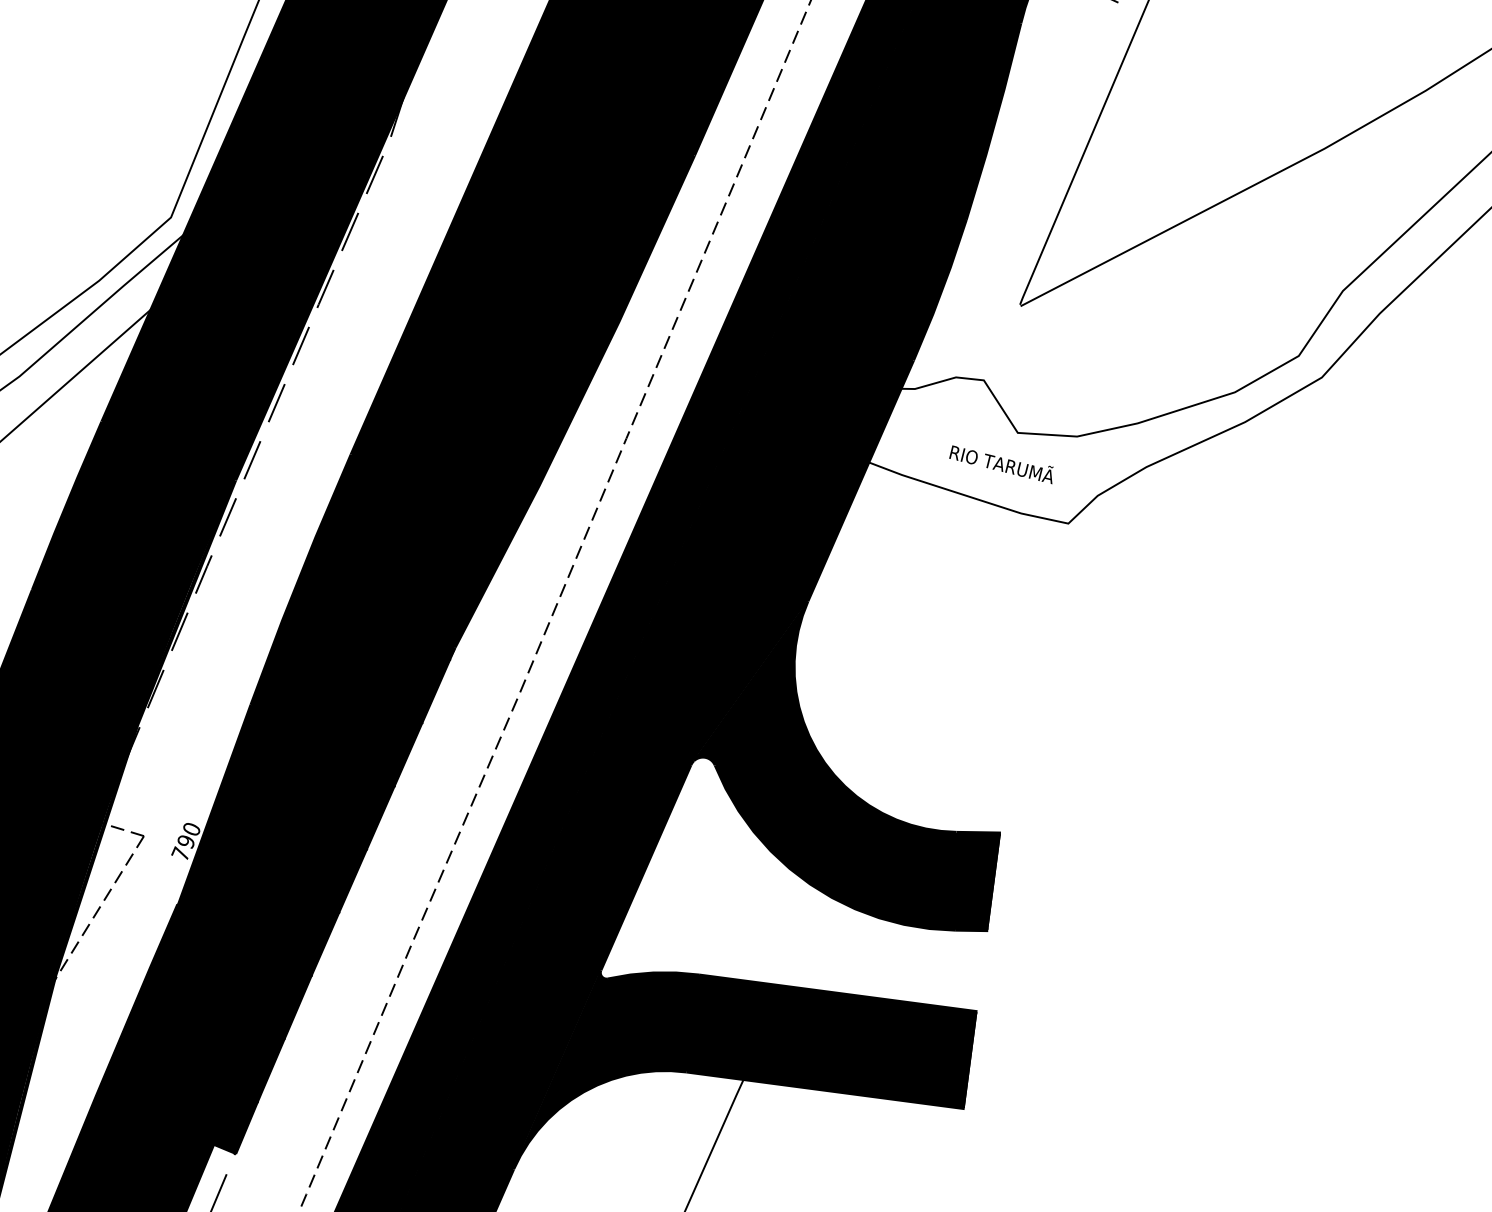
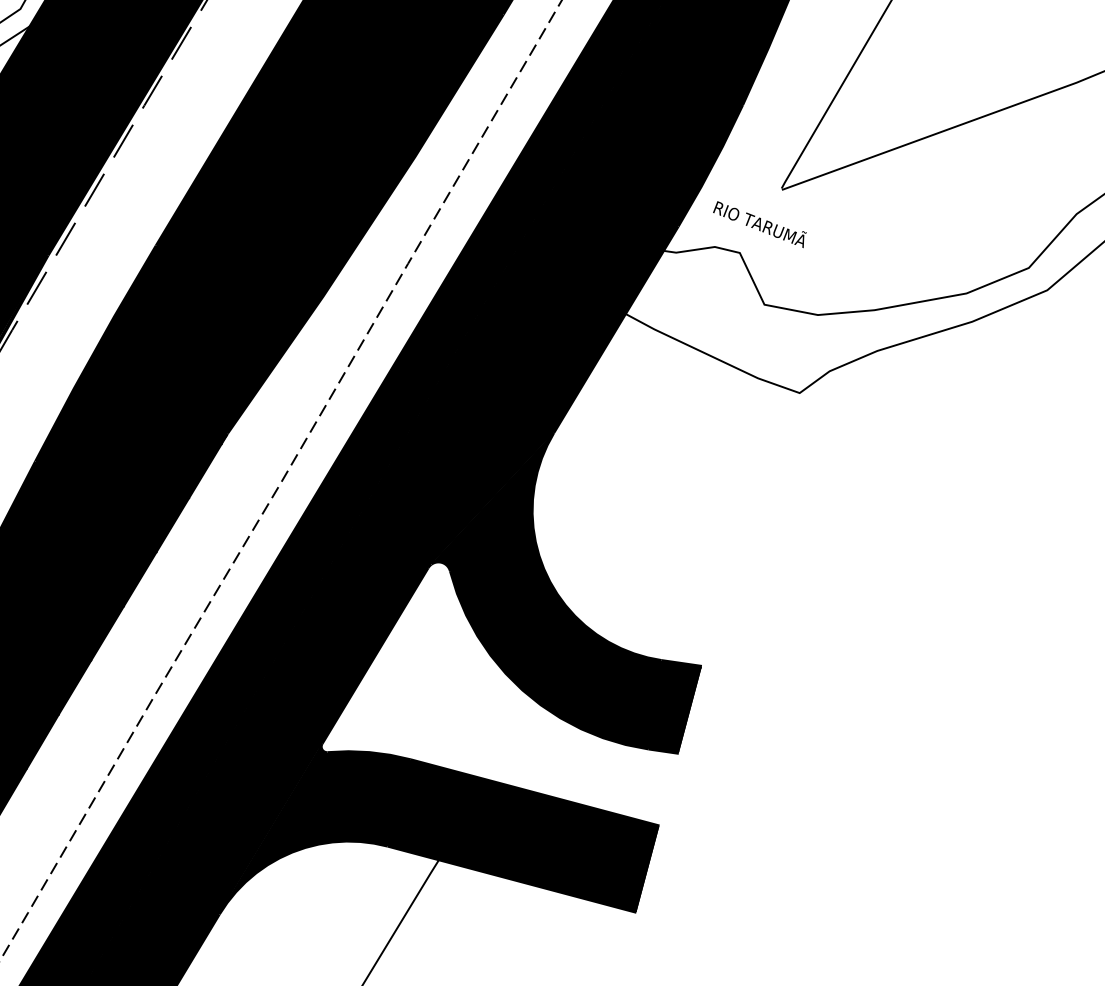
text: (1001, 464) -> (759, 224), moved

